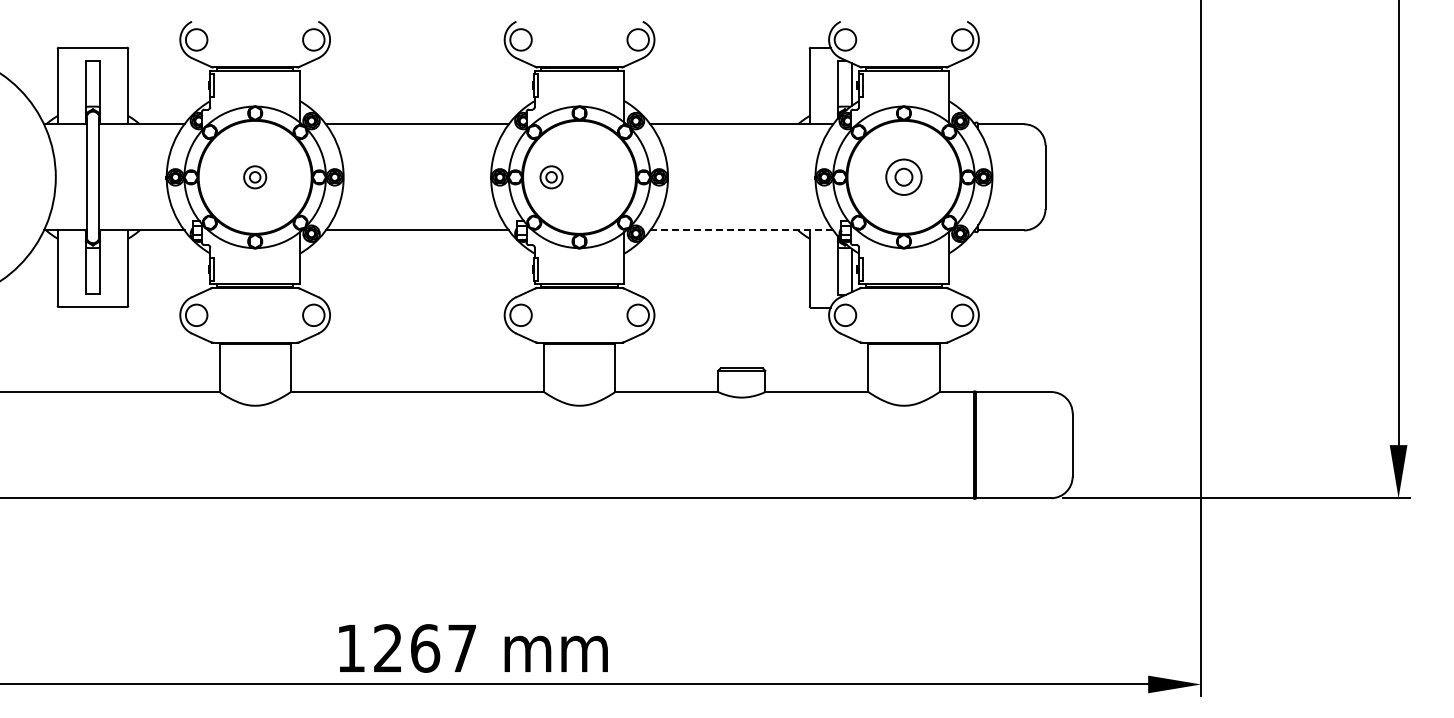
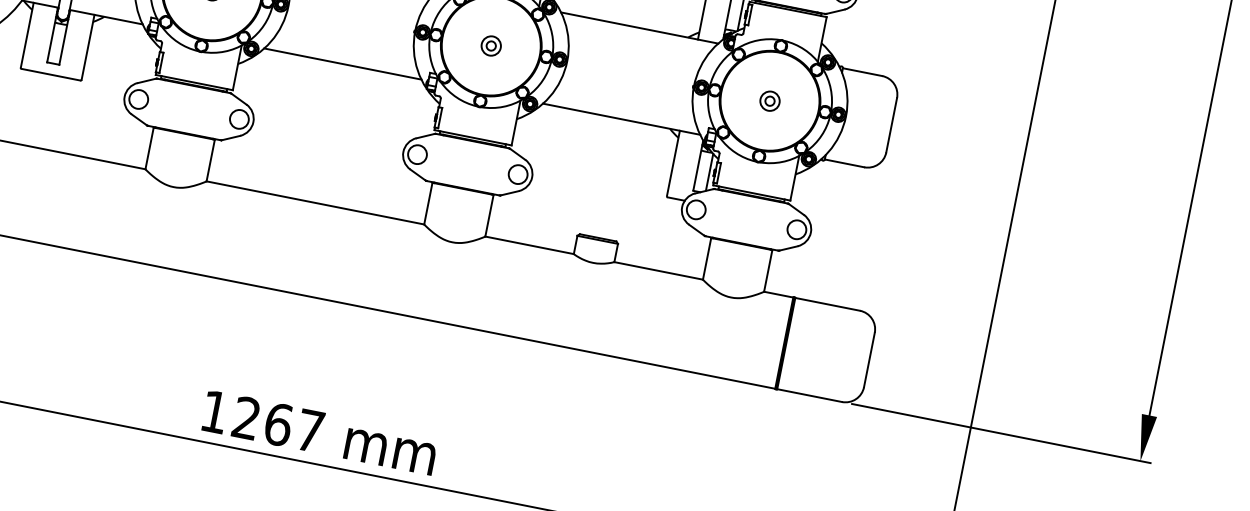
part: (551, 177) -> (491, 46), moved
part: (903, 177) -> (769, 101), size x0.62
line: (742, 230) -> (622, 119), dashed -> solid

